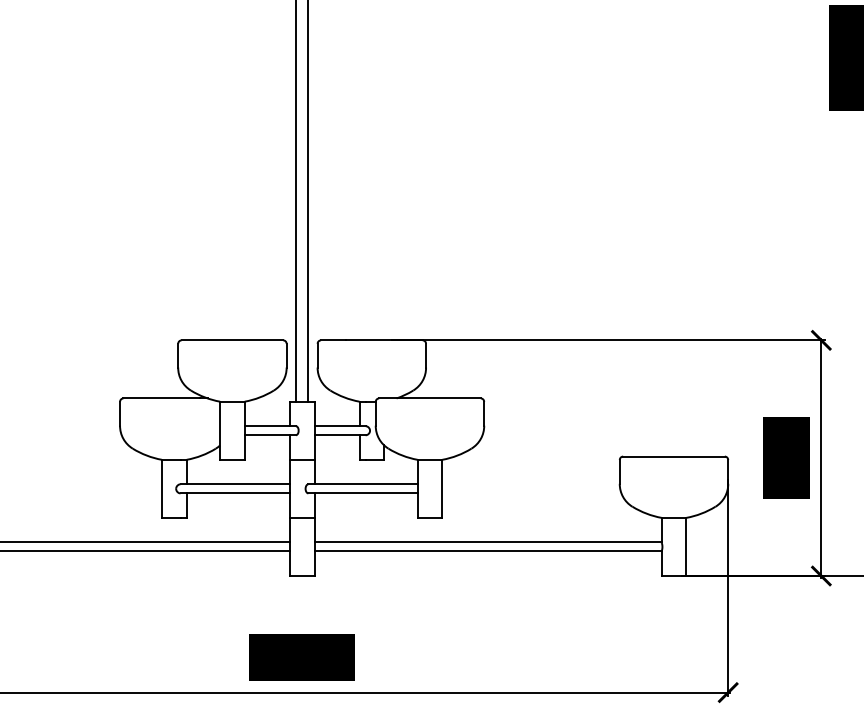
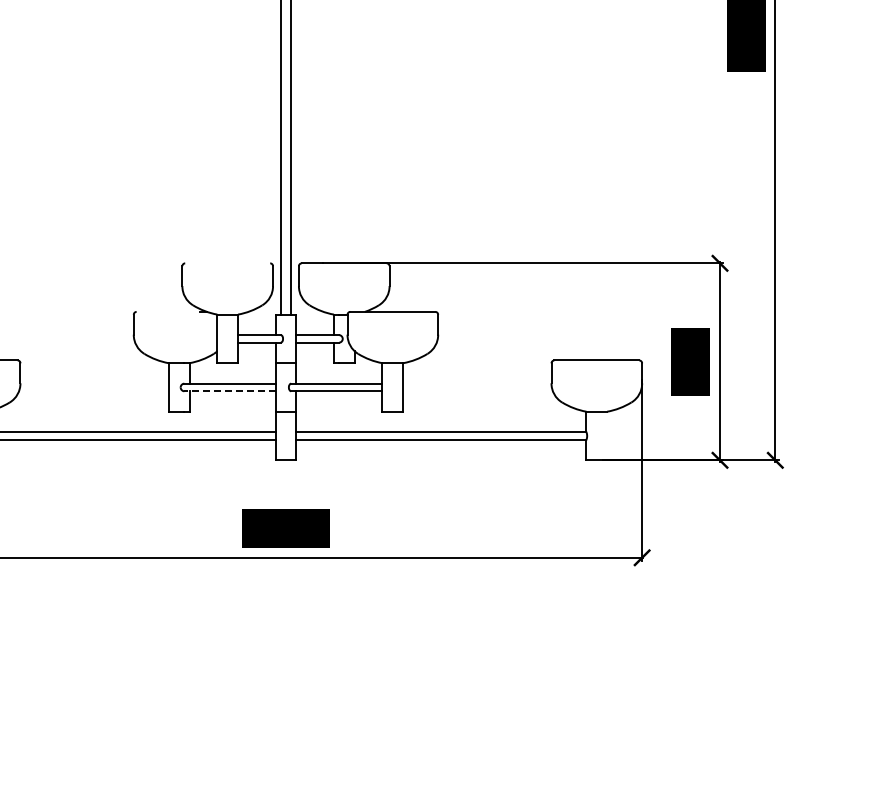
line: (232, 340) -> (227, 263), removed
line: (161, 397) -> (168, 311), removed
line: (234, 493) -> (229, 391), solid -> dashed
line: (686, 546) -> (607, 435), removed

